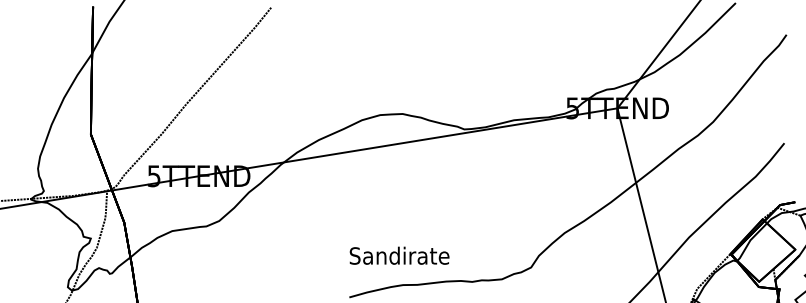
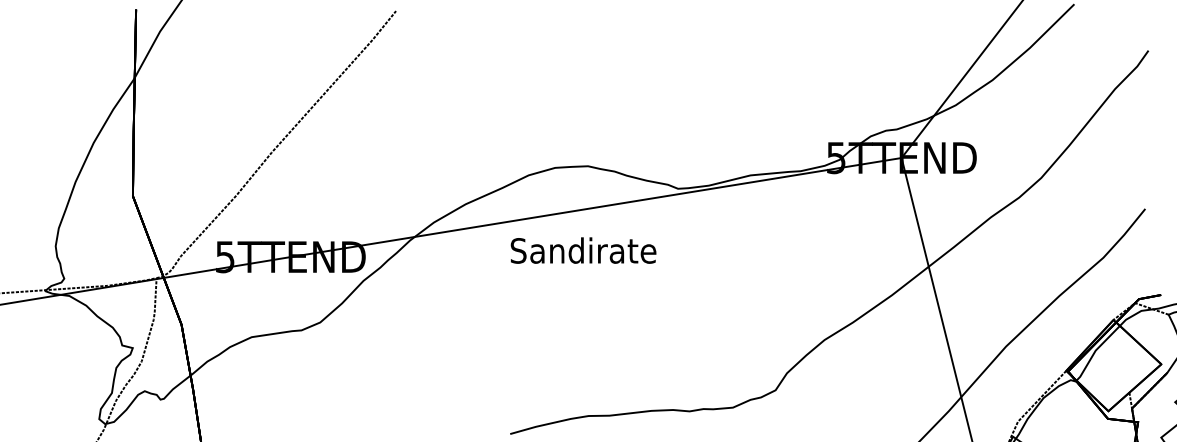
text: (399, 255) -> (583, 250), moved

